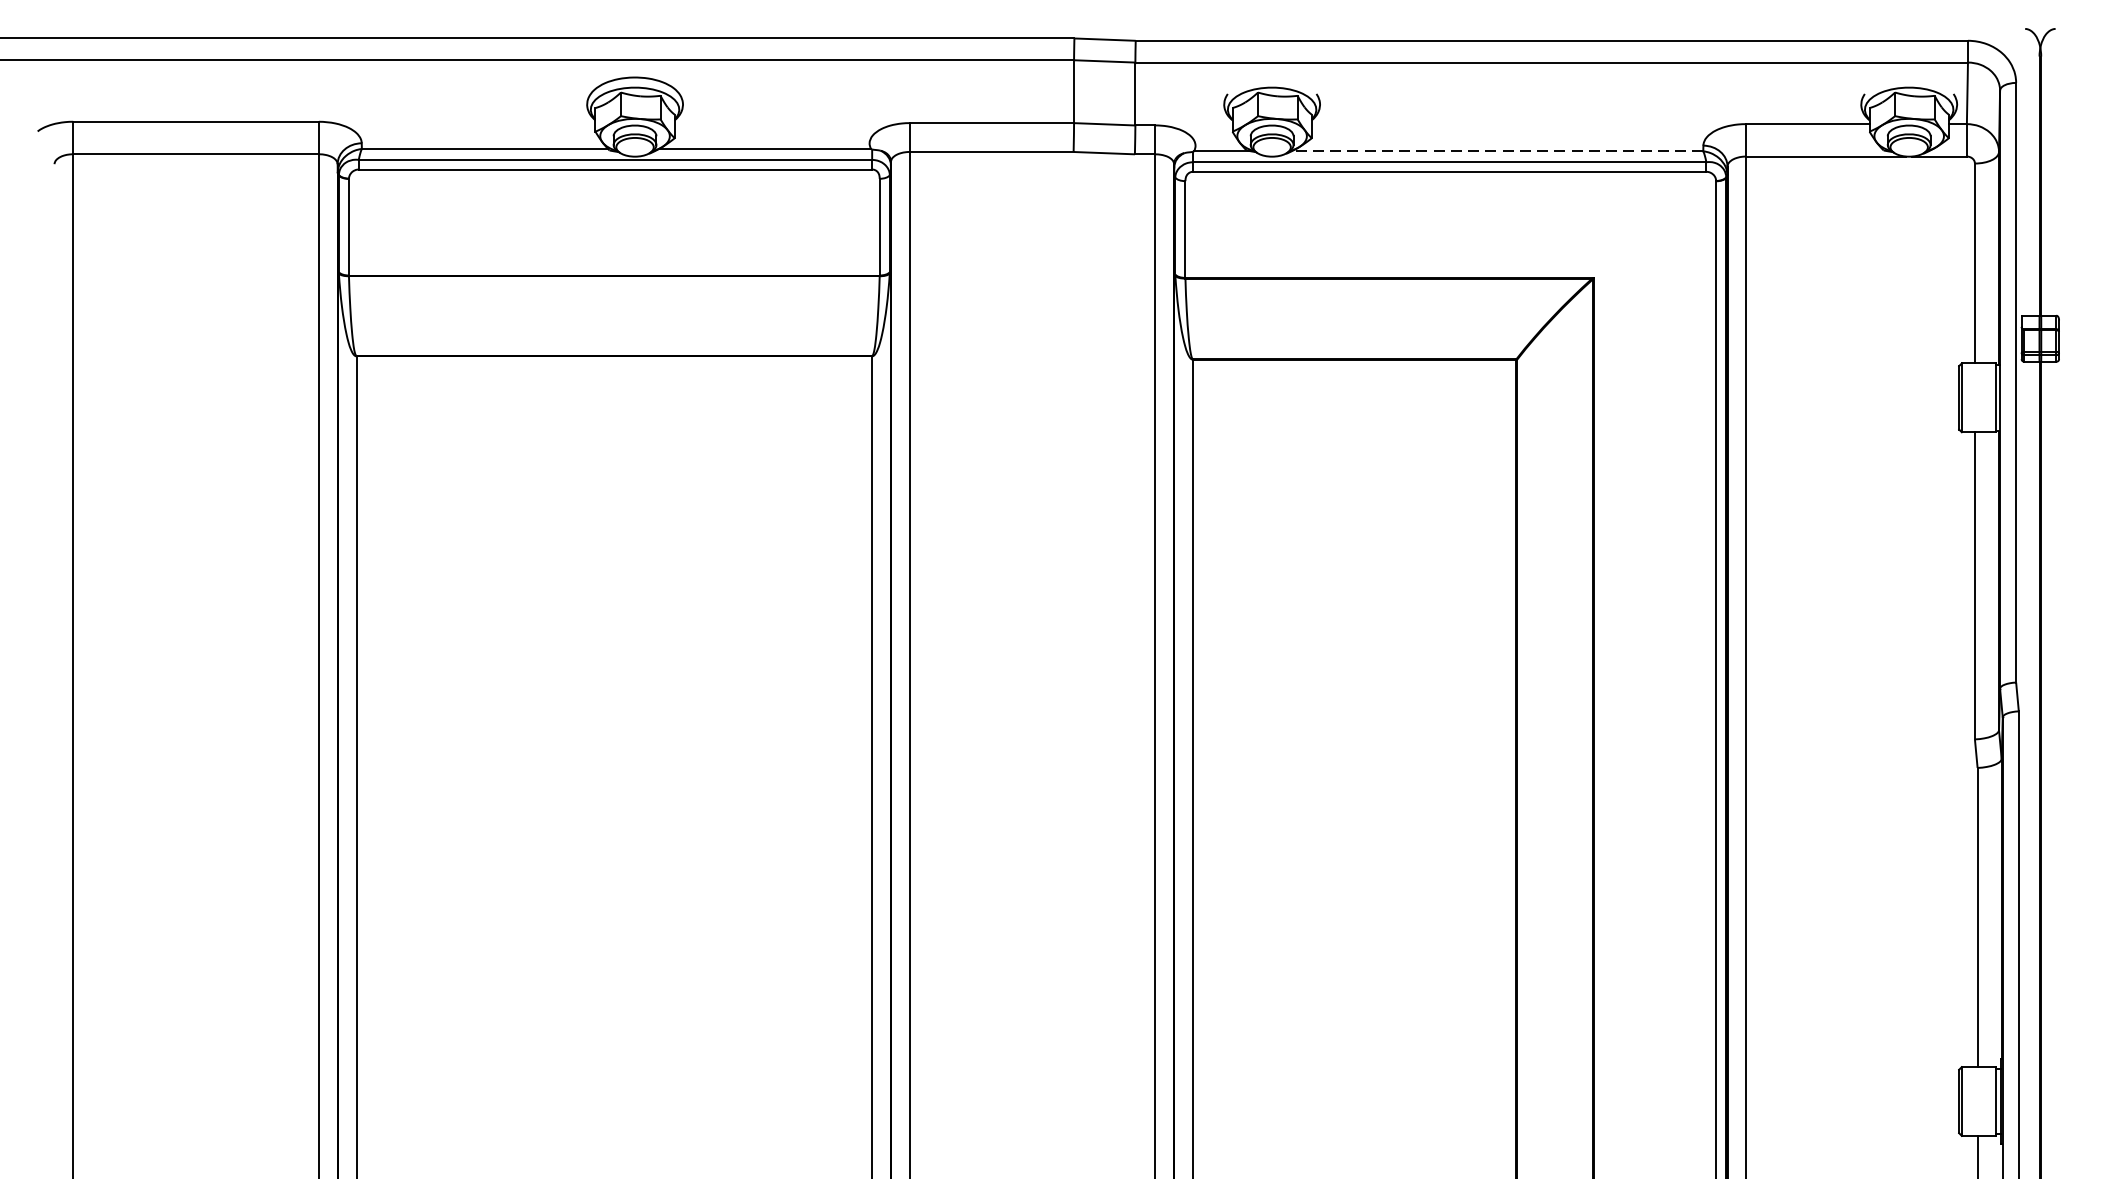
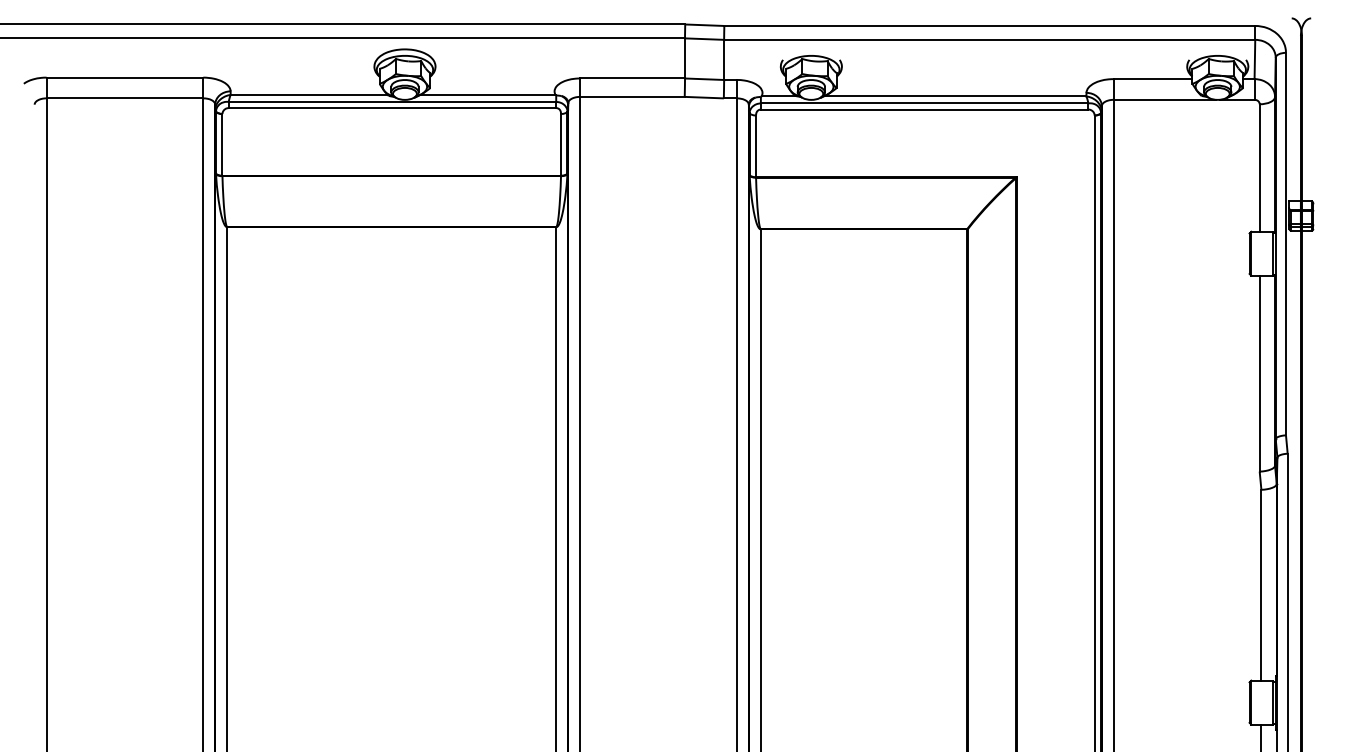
line: (1496, 151) -> (954, 96), dashed -> solid

